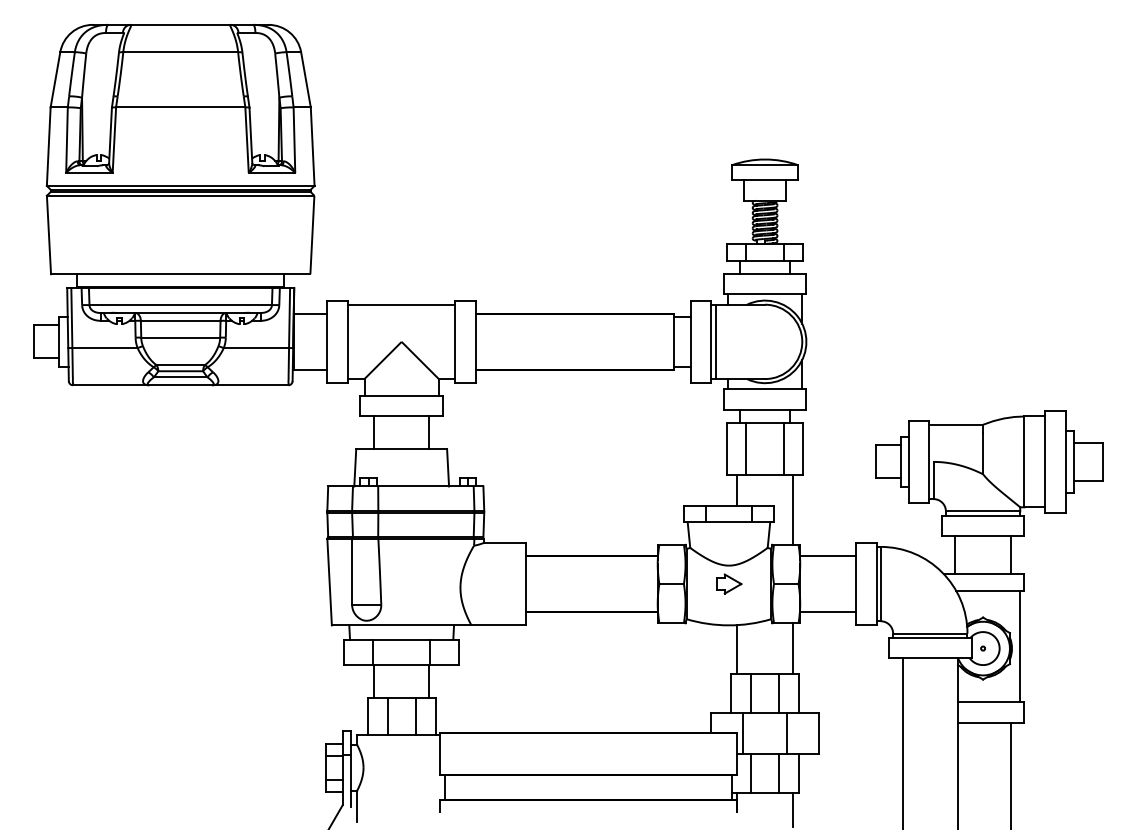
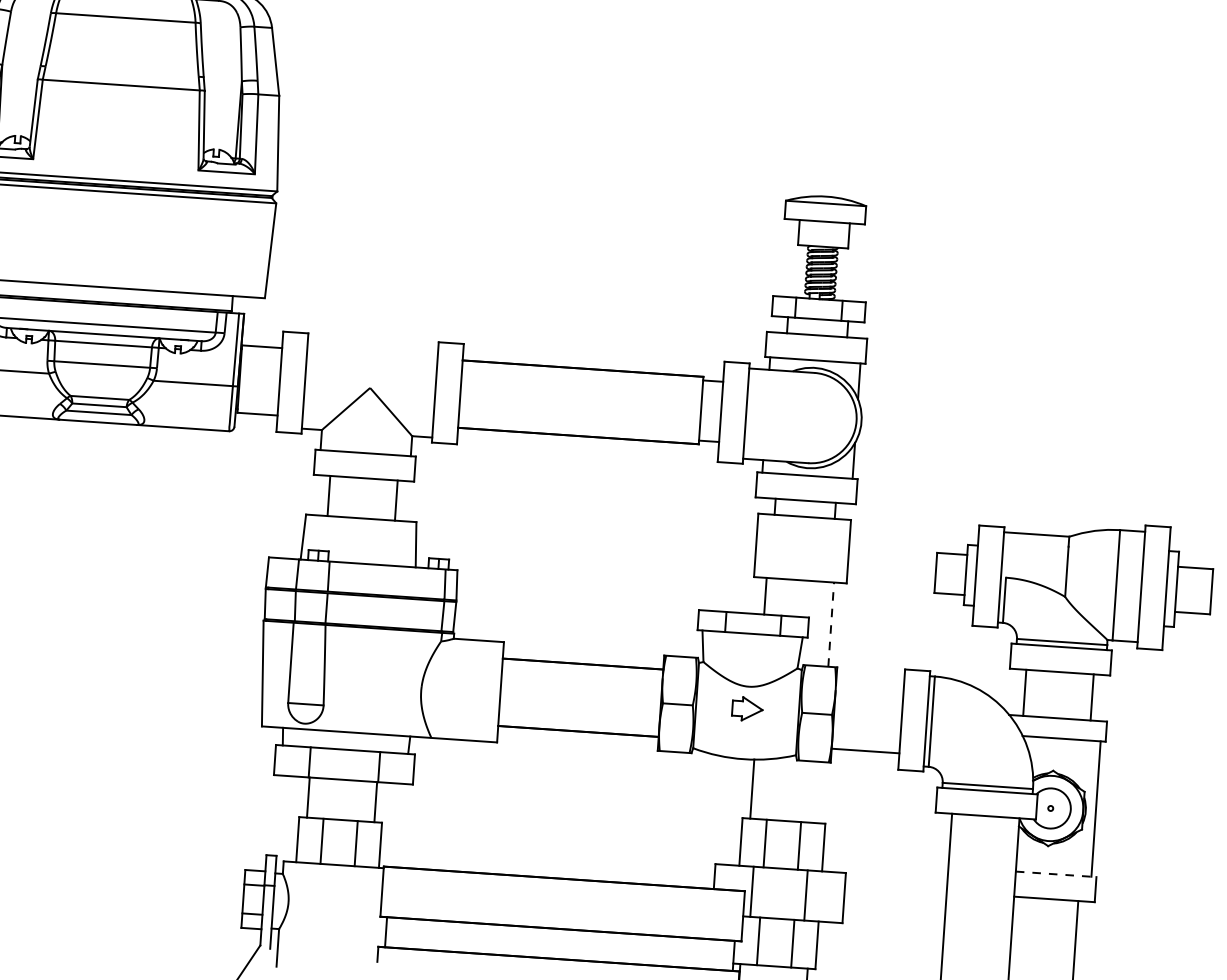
line: (401, 304) -> (373, 342), removed
line: (715, 341) -> (751, 413), removed
line: (746, 449) -> (779, 547), removed
line: (784, 449) -> (826, 550), removed
line: (792, 510) -> (830, 625), solid -> dashed
line: (827, 556) -> (869, 683), removed
line: (792, 648) -> (819, 792), removed
line: (991, 702) -> (1056, 874), solid -> dashed

